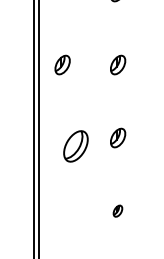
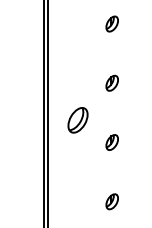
part: (61, 64) -> (66, 82), removed
part: (75, 146) -> (77, 120), moved
part: (117, 210) -> (111, 201), size x1.67

